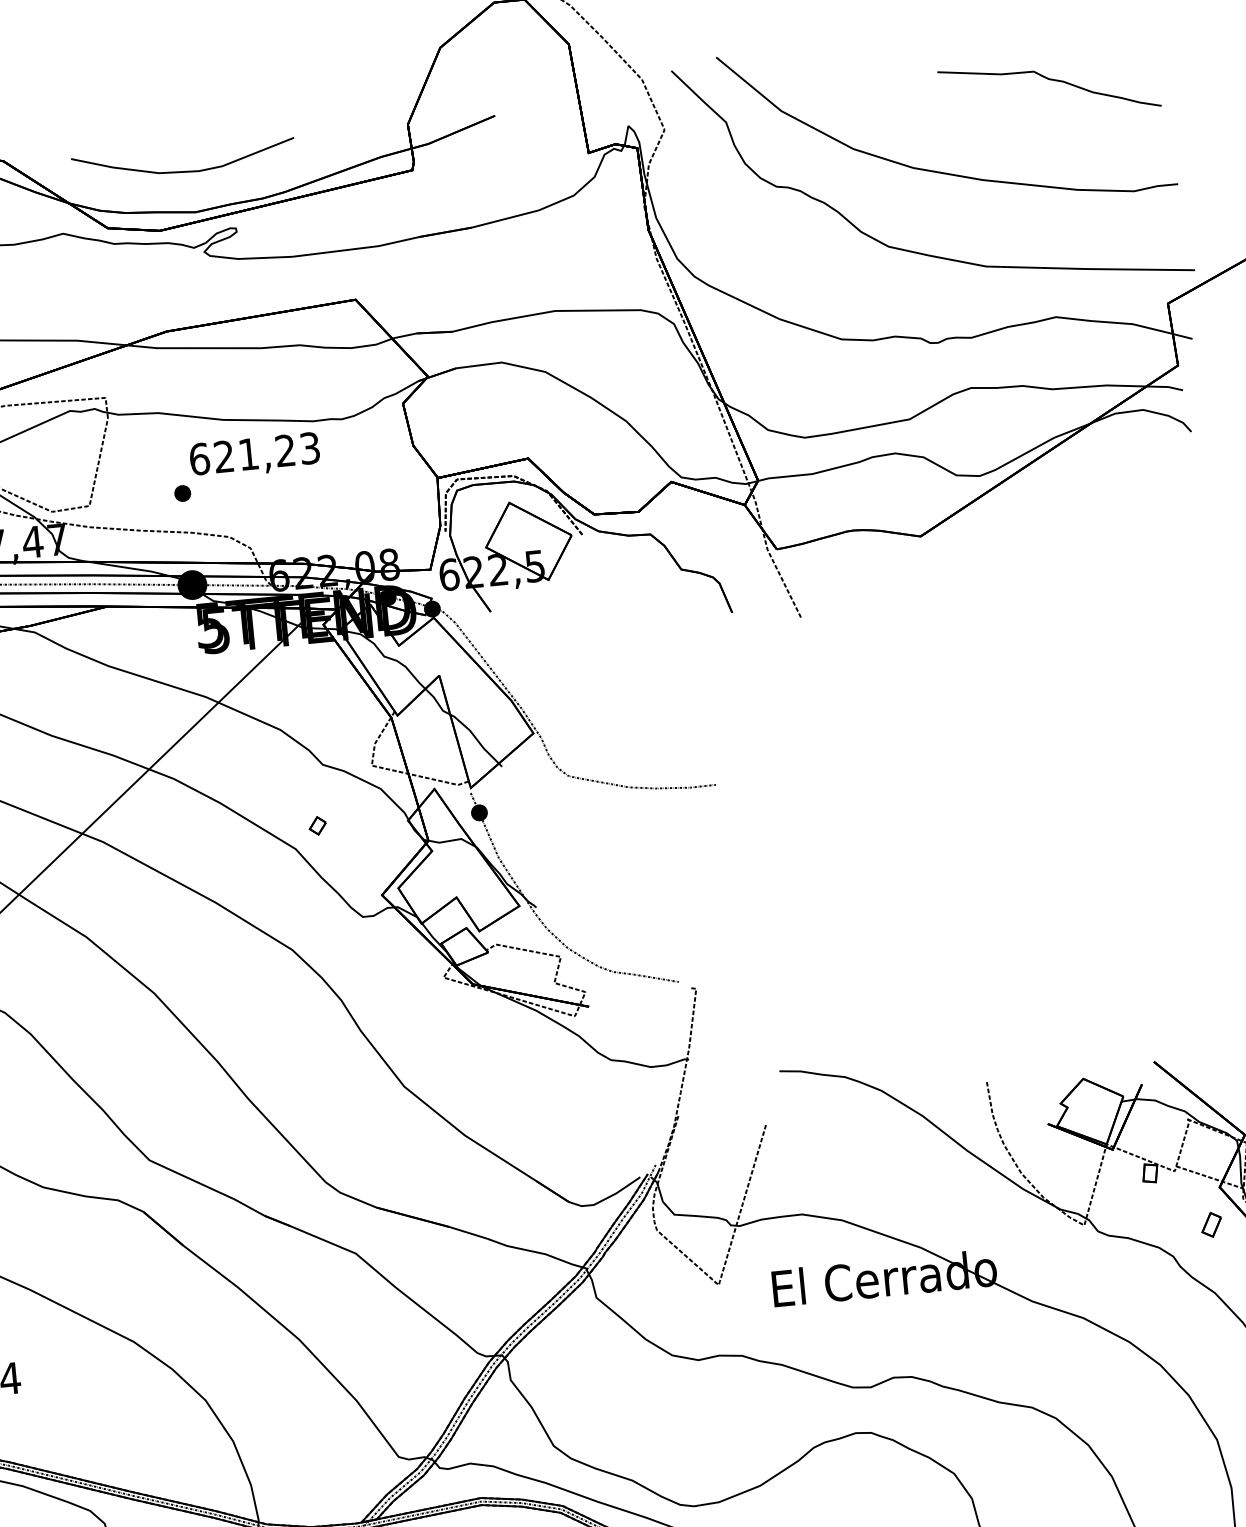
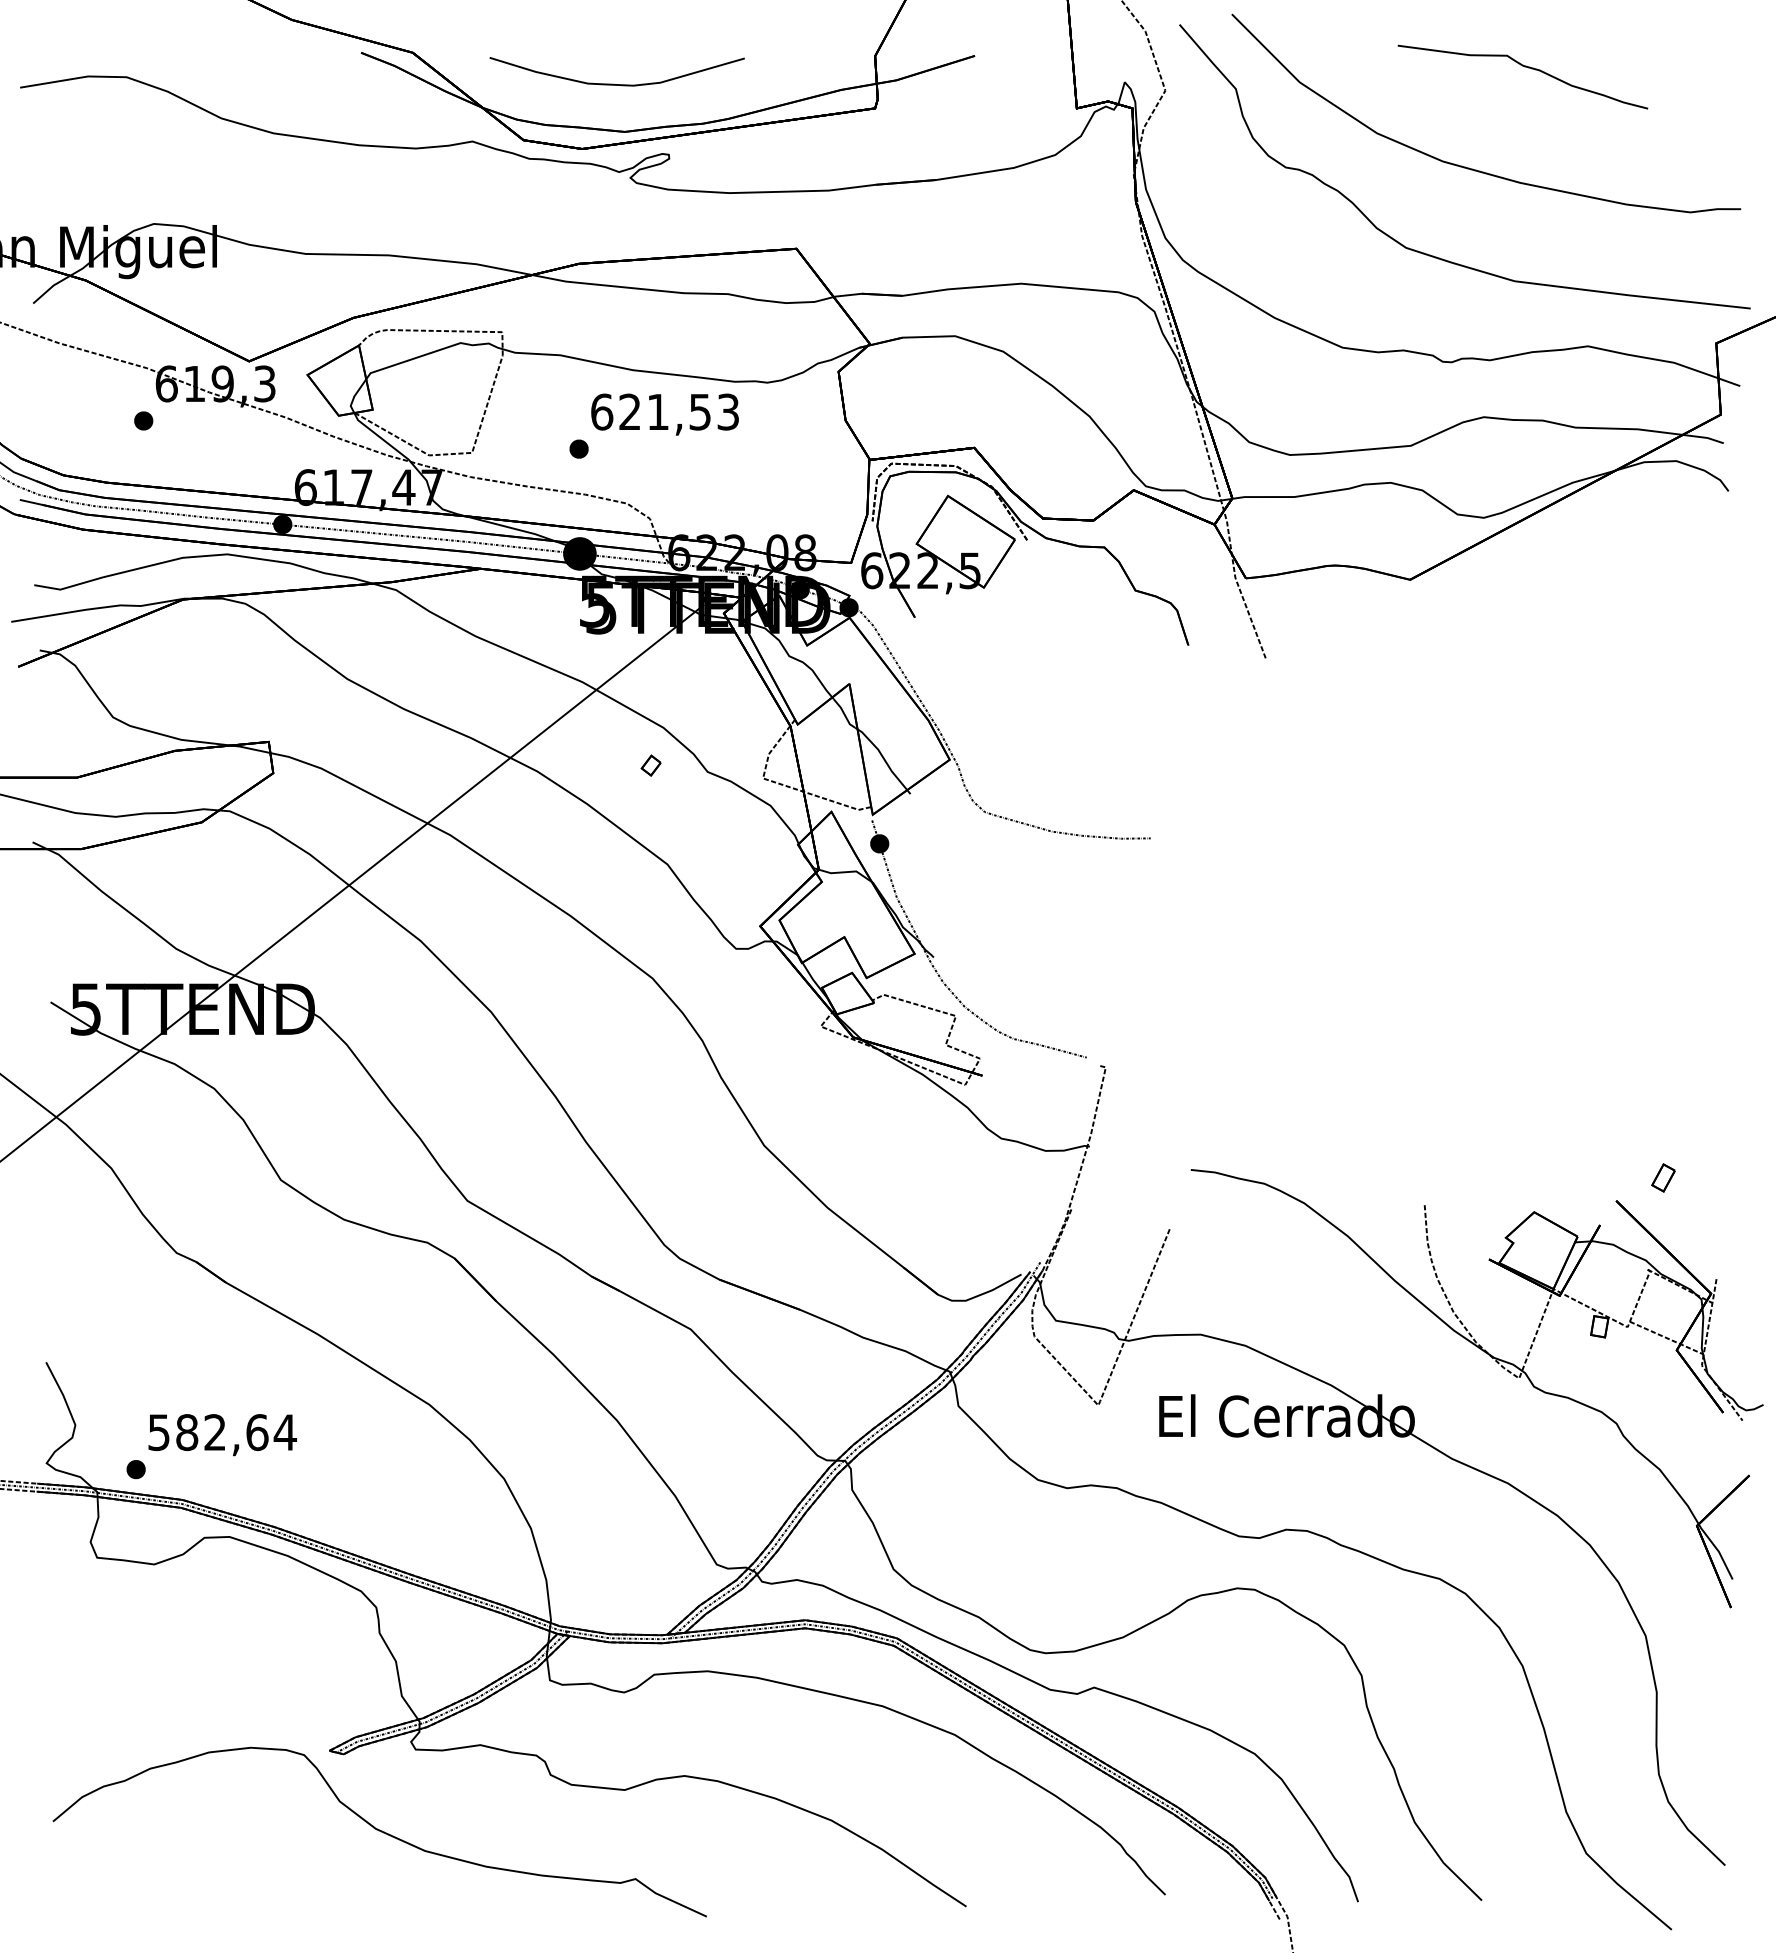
part: (1050, 80) -> (1524, 67), moved
text: (284, 450) -> (699, 411), 621,23 -> 621,53
part: (317, 825) -> (650, 765), moved
part: (1211, 1224) -> (1663, 1177), moved

